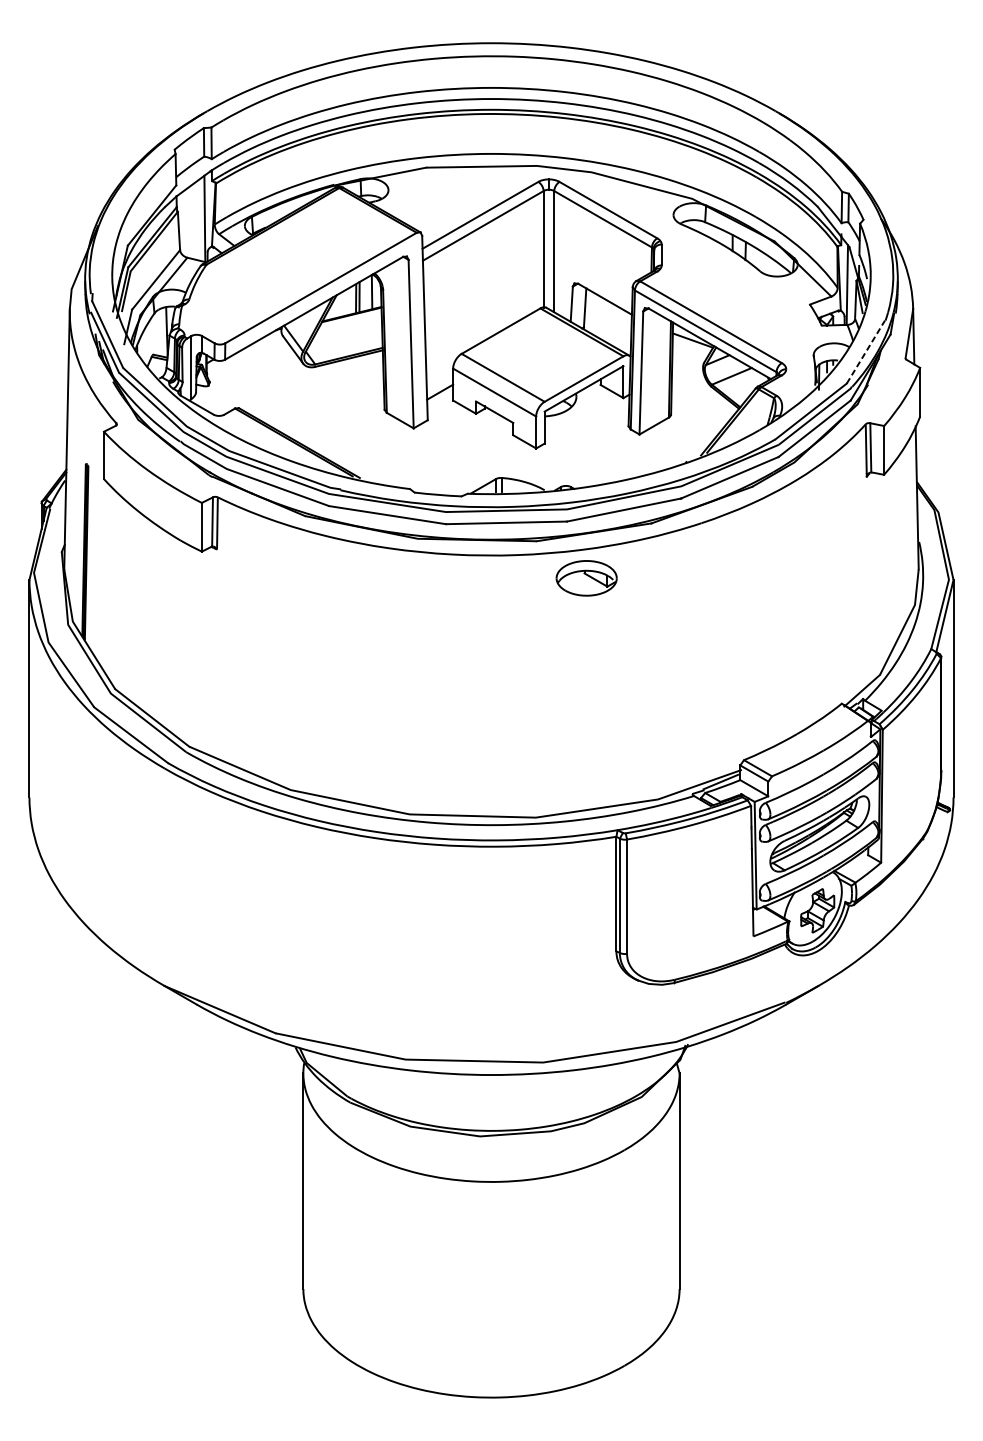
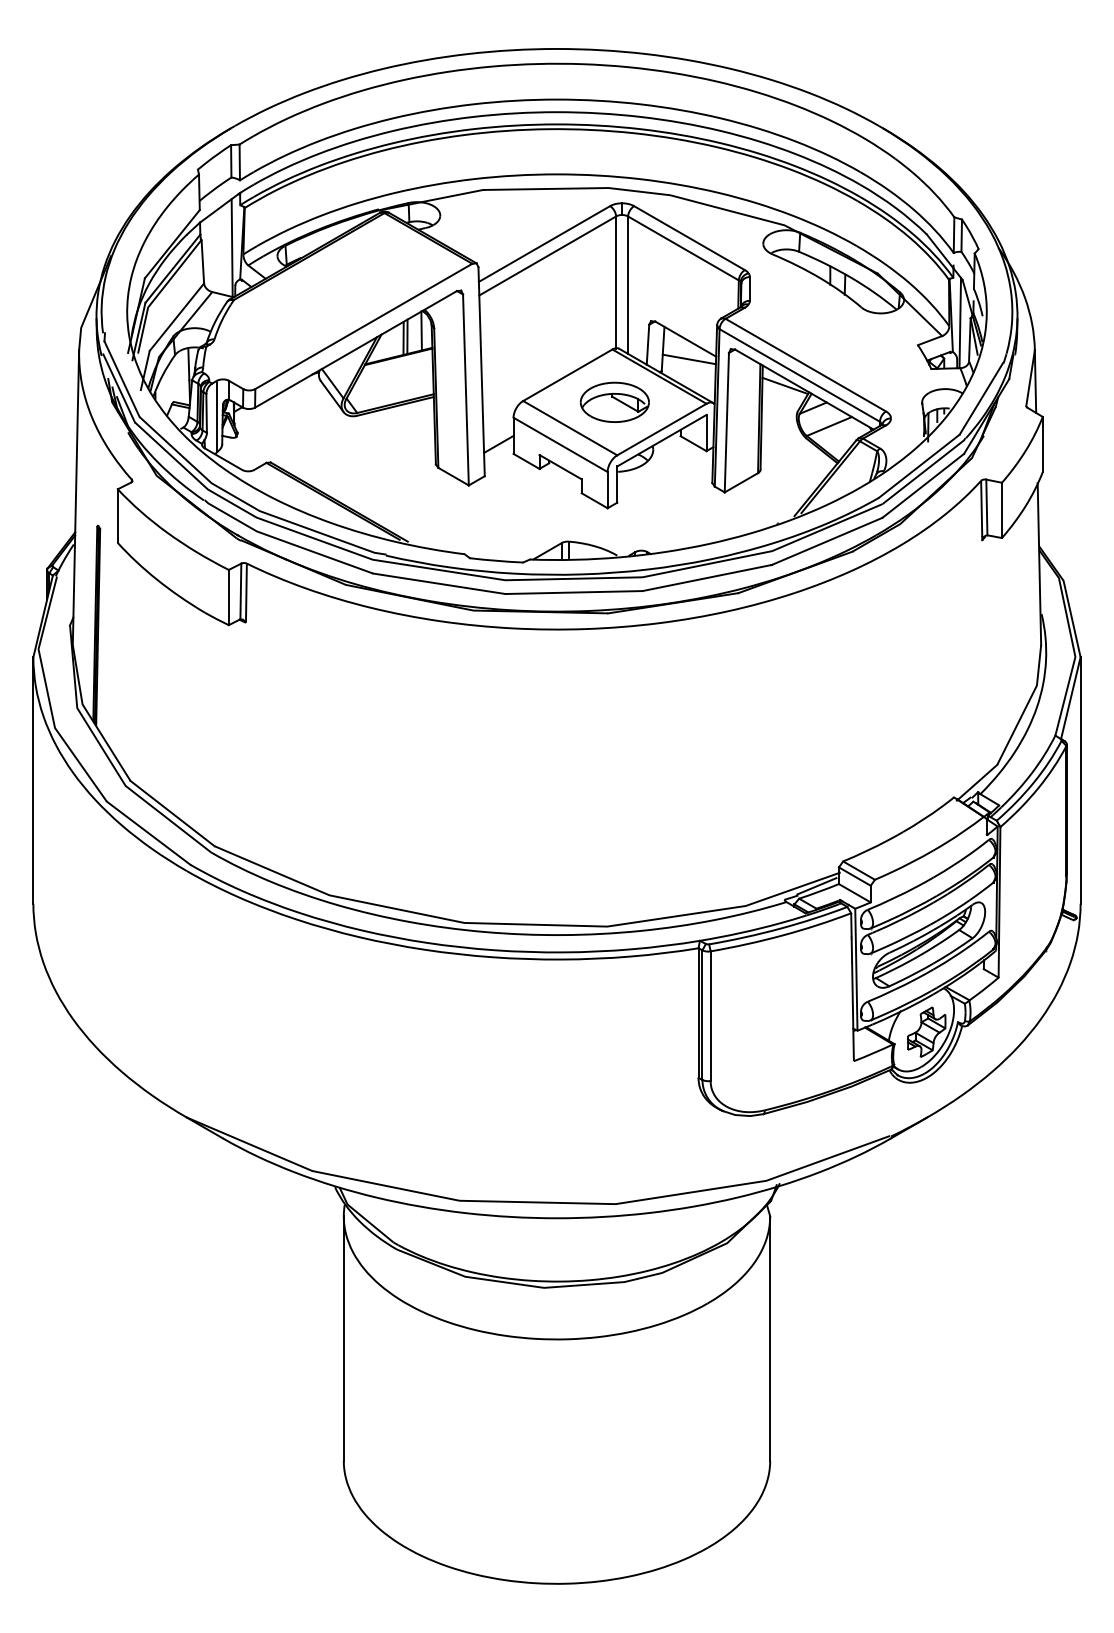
line: (607, 317) -> (688, 359), added
line: (866, 352) -> (981, 399), dashed -> solid
part: (586, 577) -> (614, 401), moved

